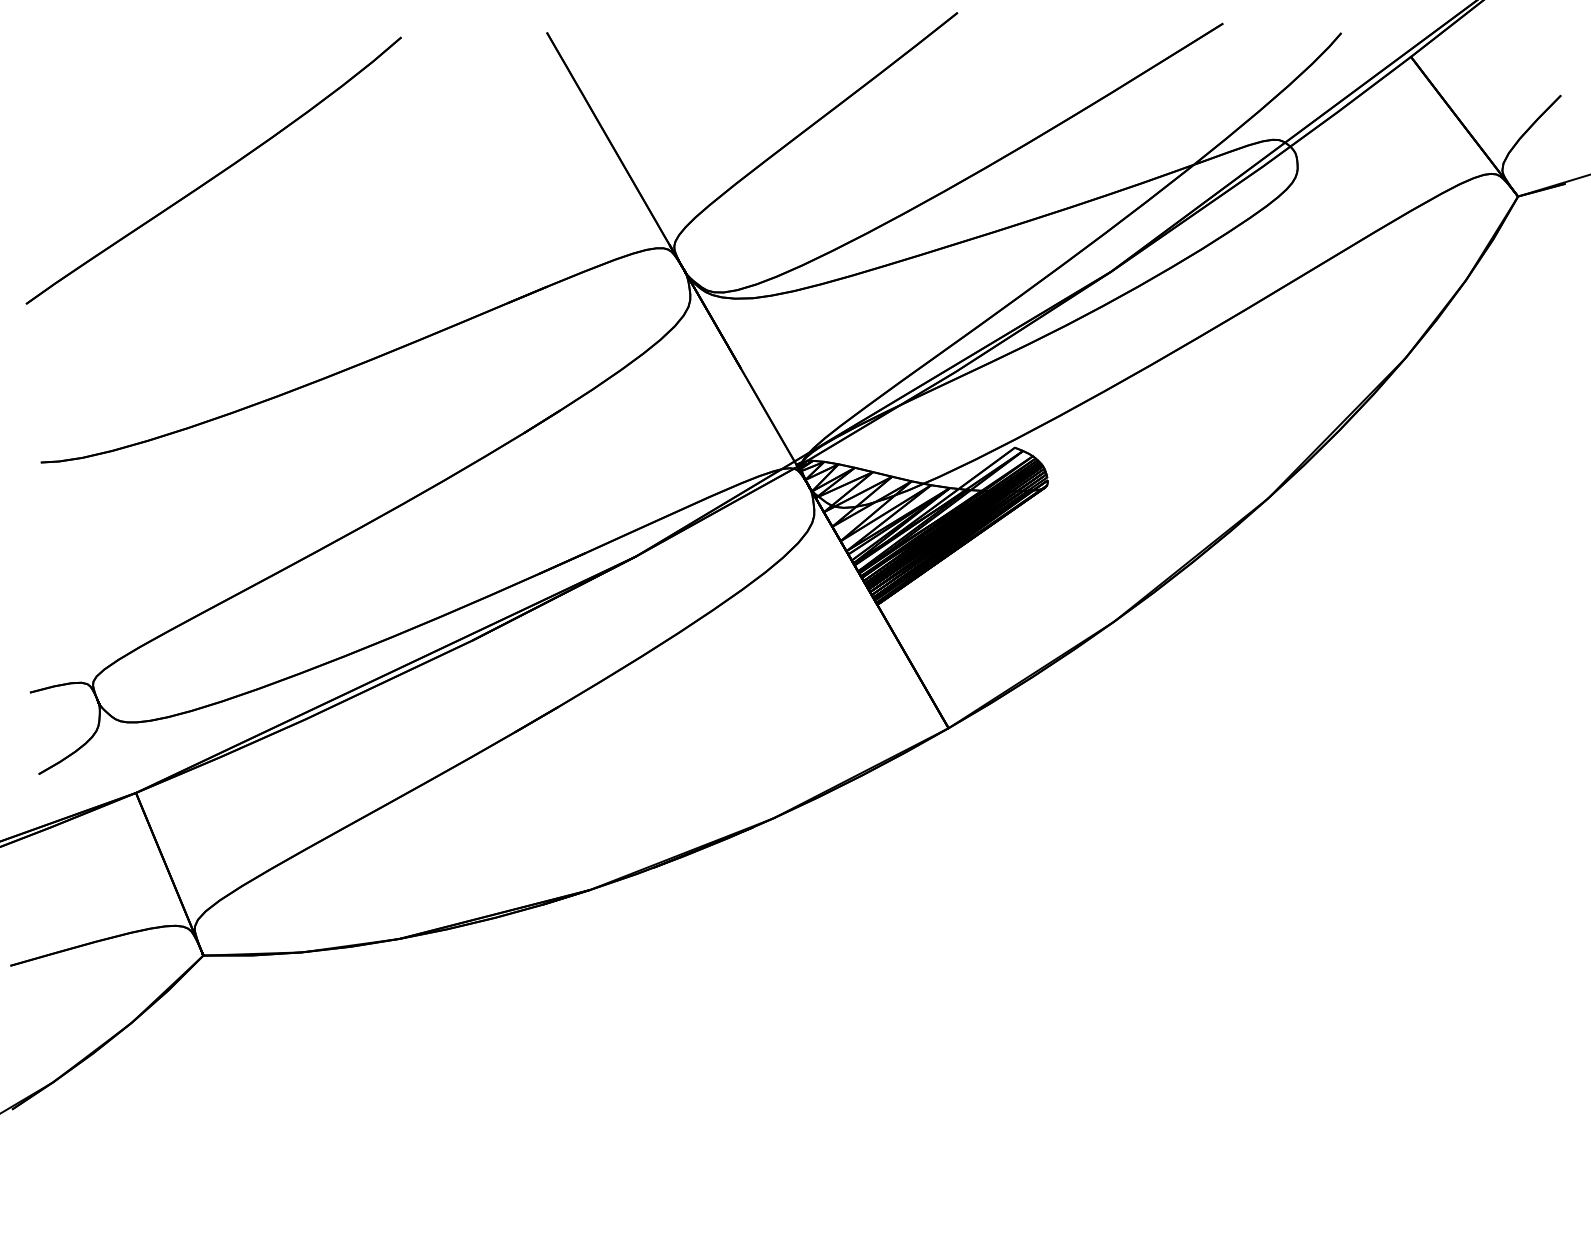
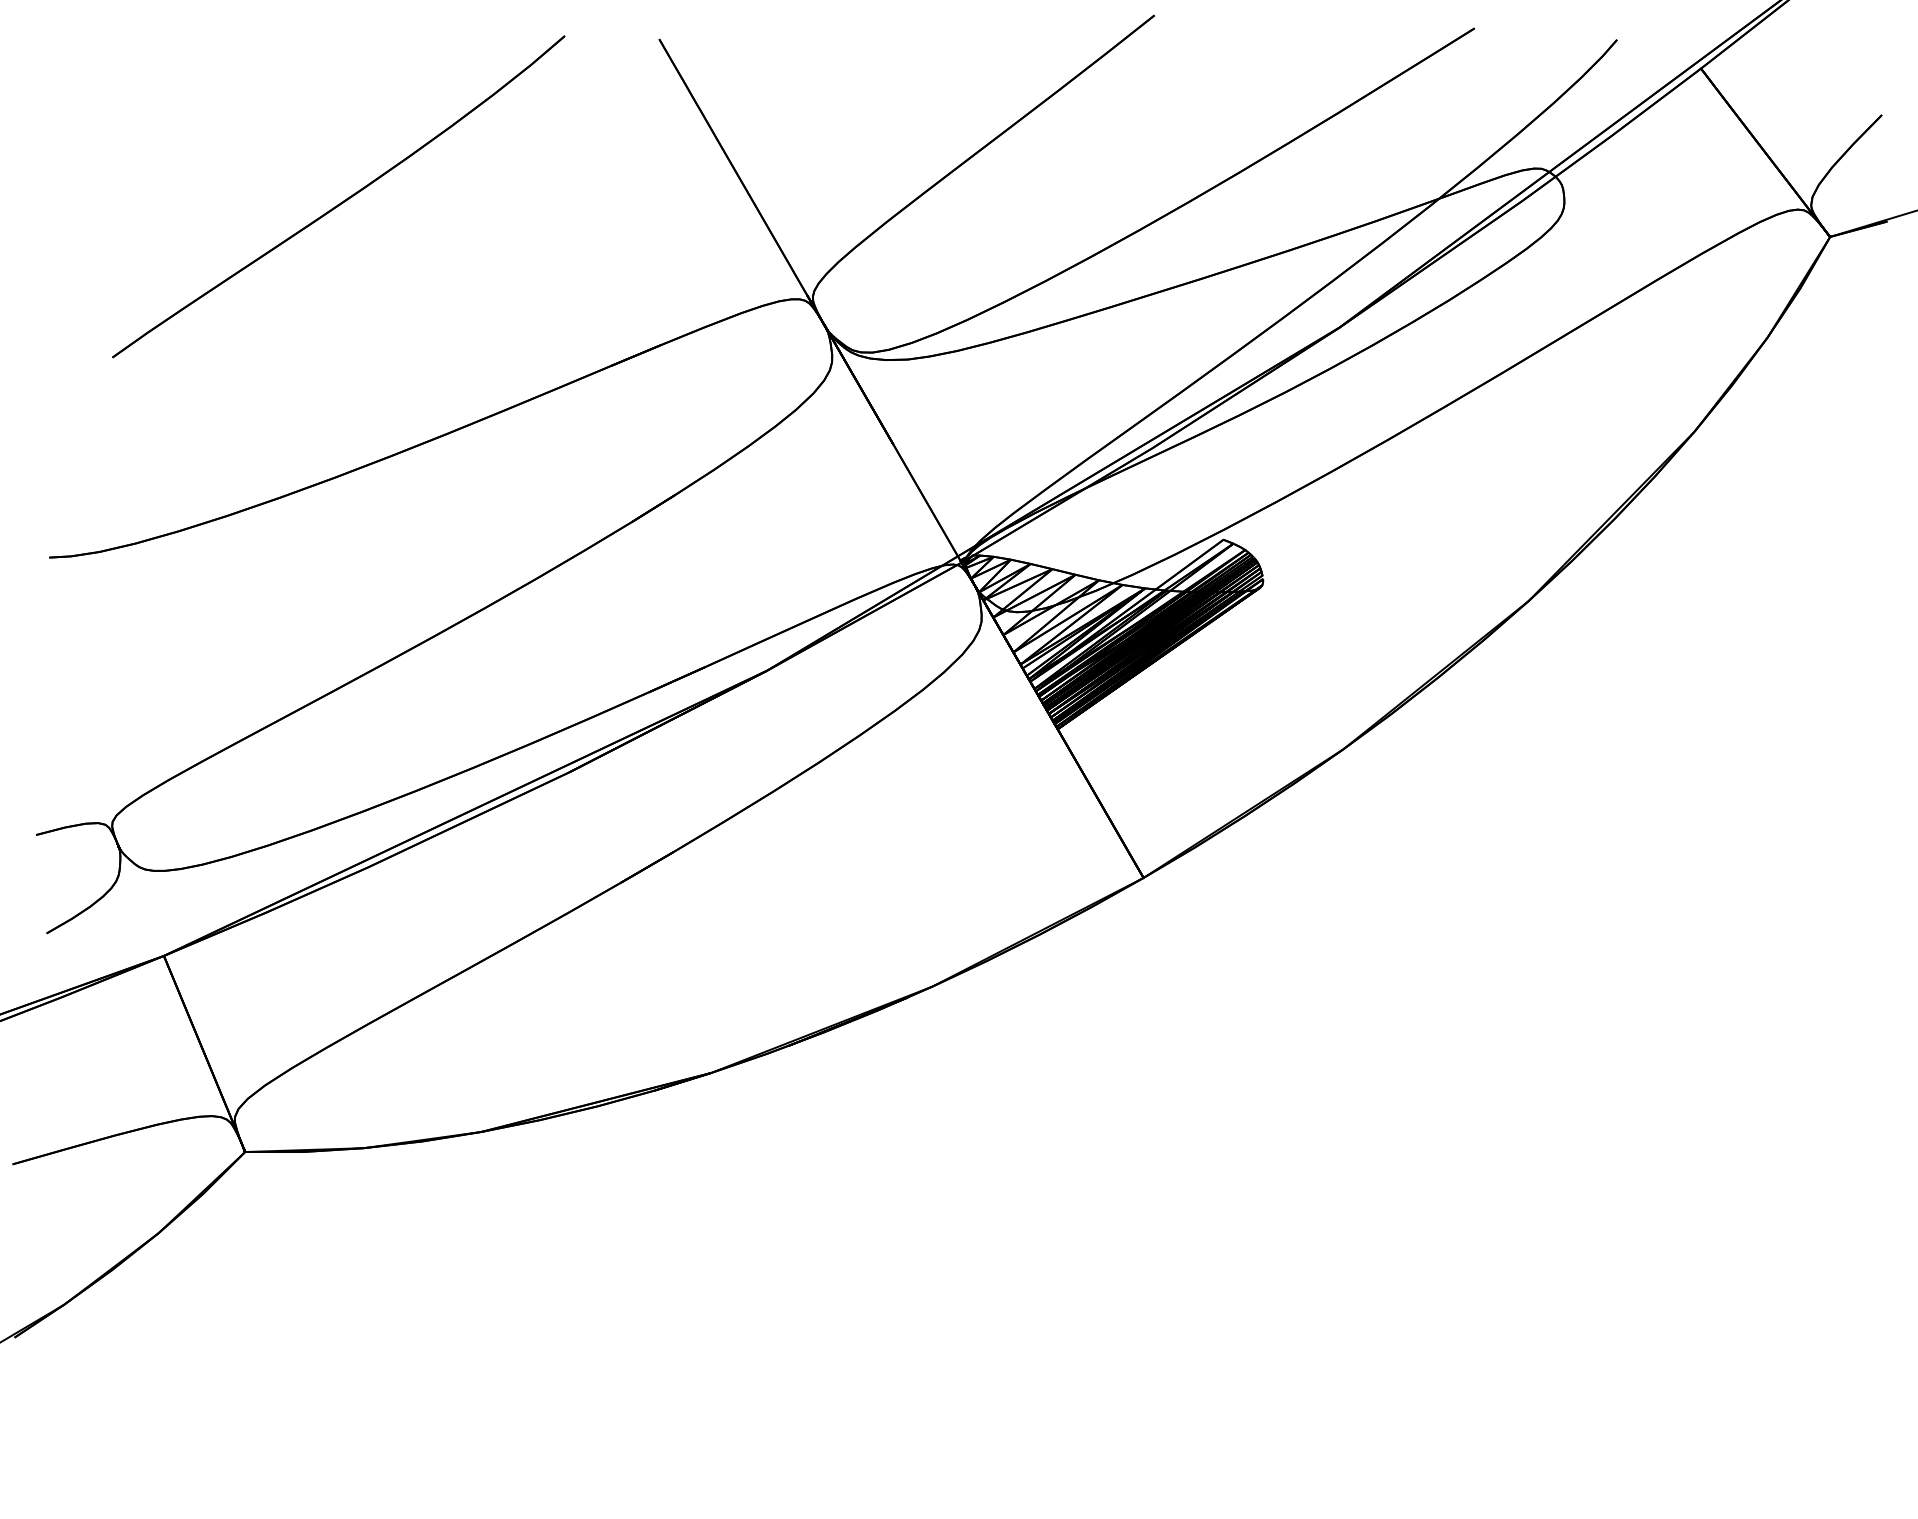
part: (215, 175) -> (340, 202), moved

